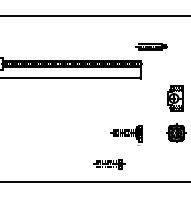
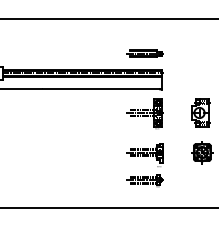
part: (151, 46) -> (144, 53), moved
part: (126, 99) -> (144, 113), added
part: (108, 164) -> (144, 180), moved

